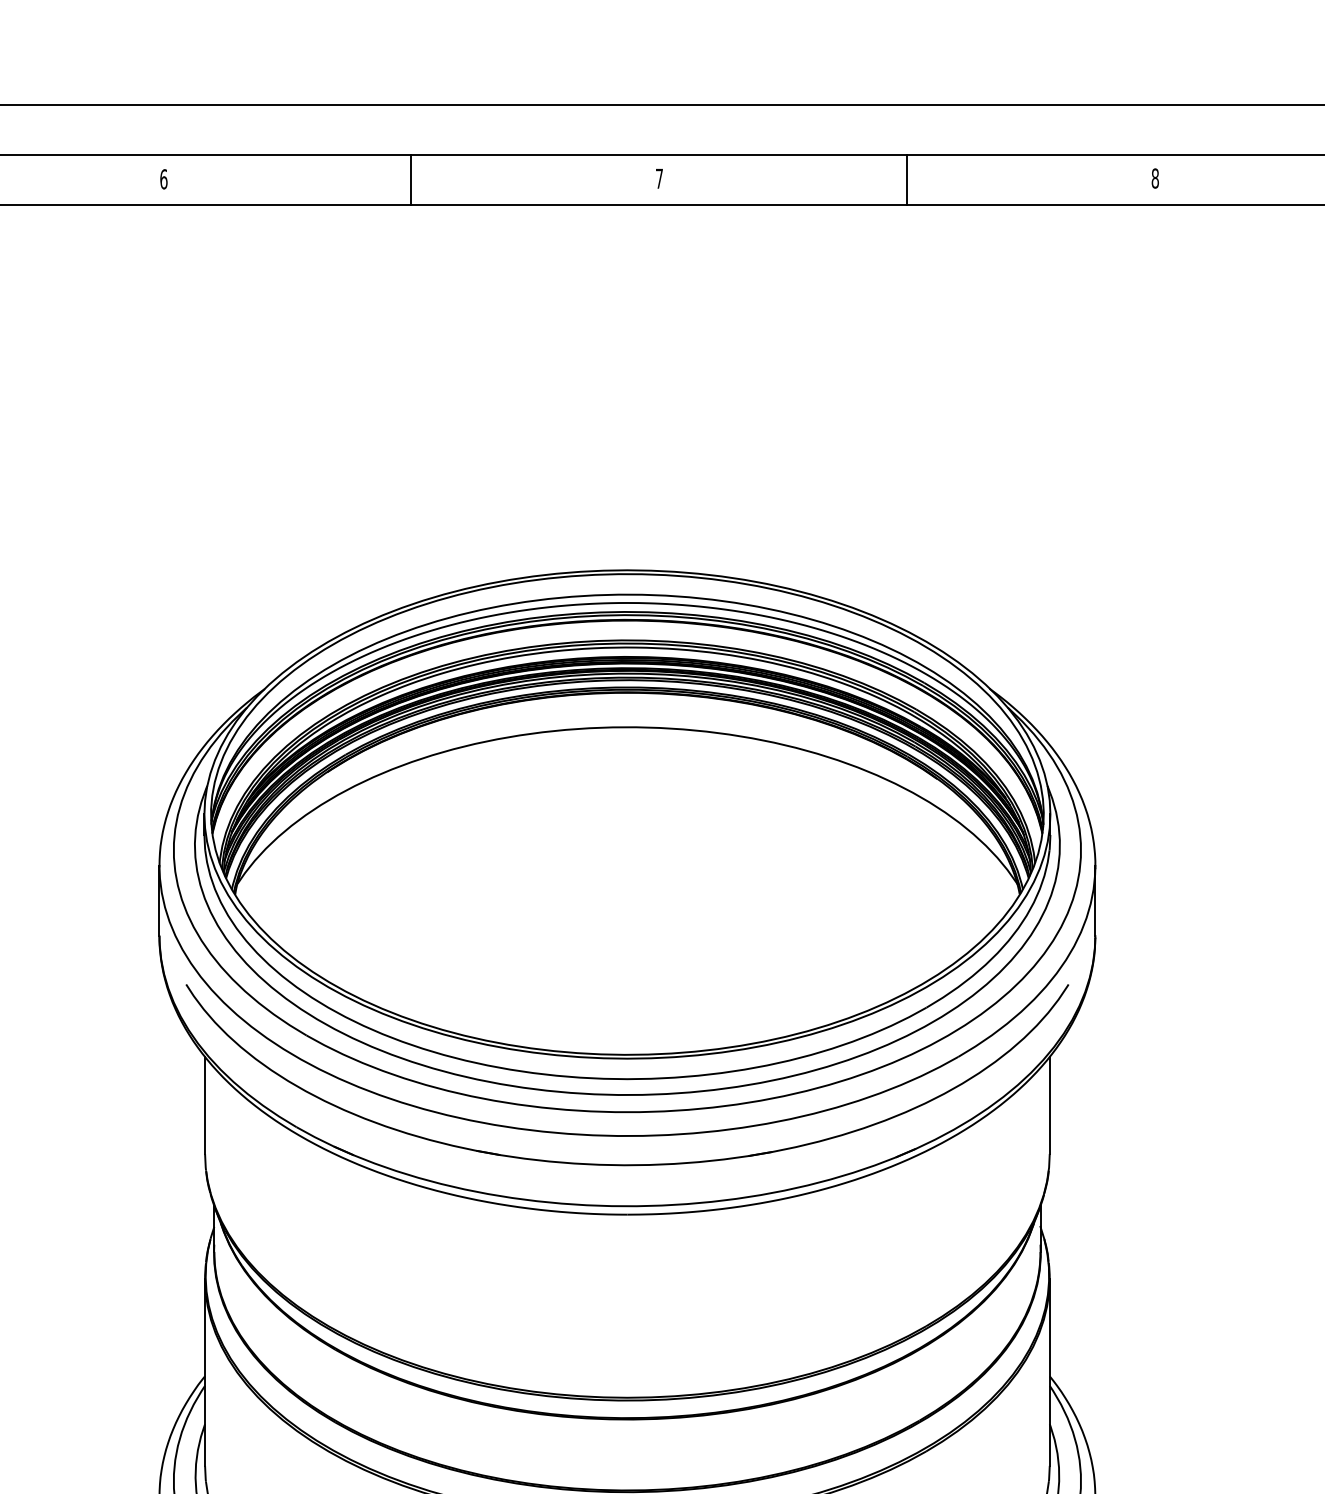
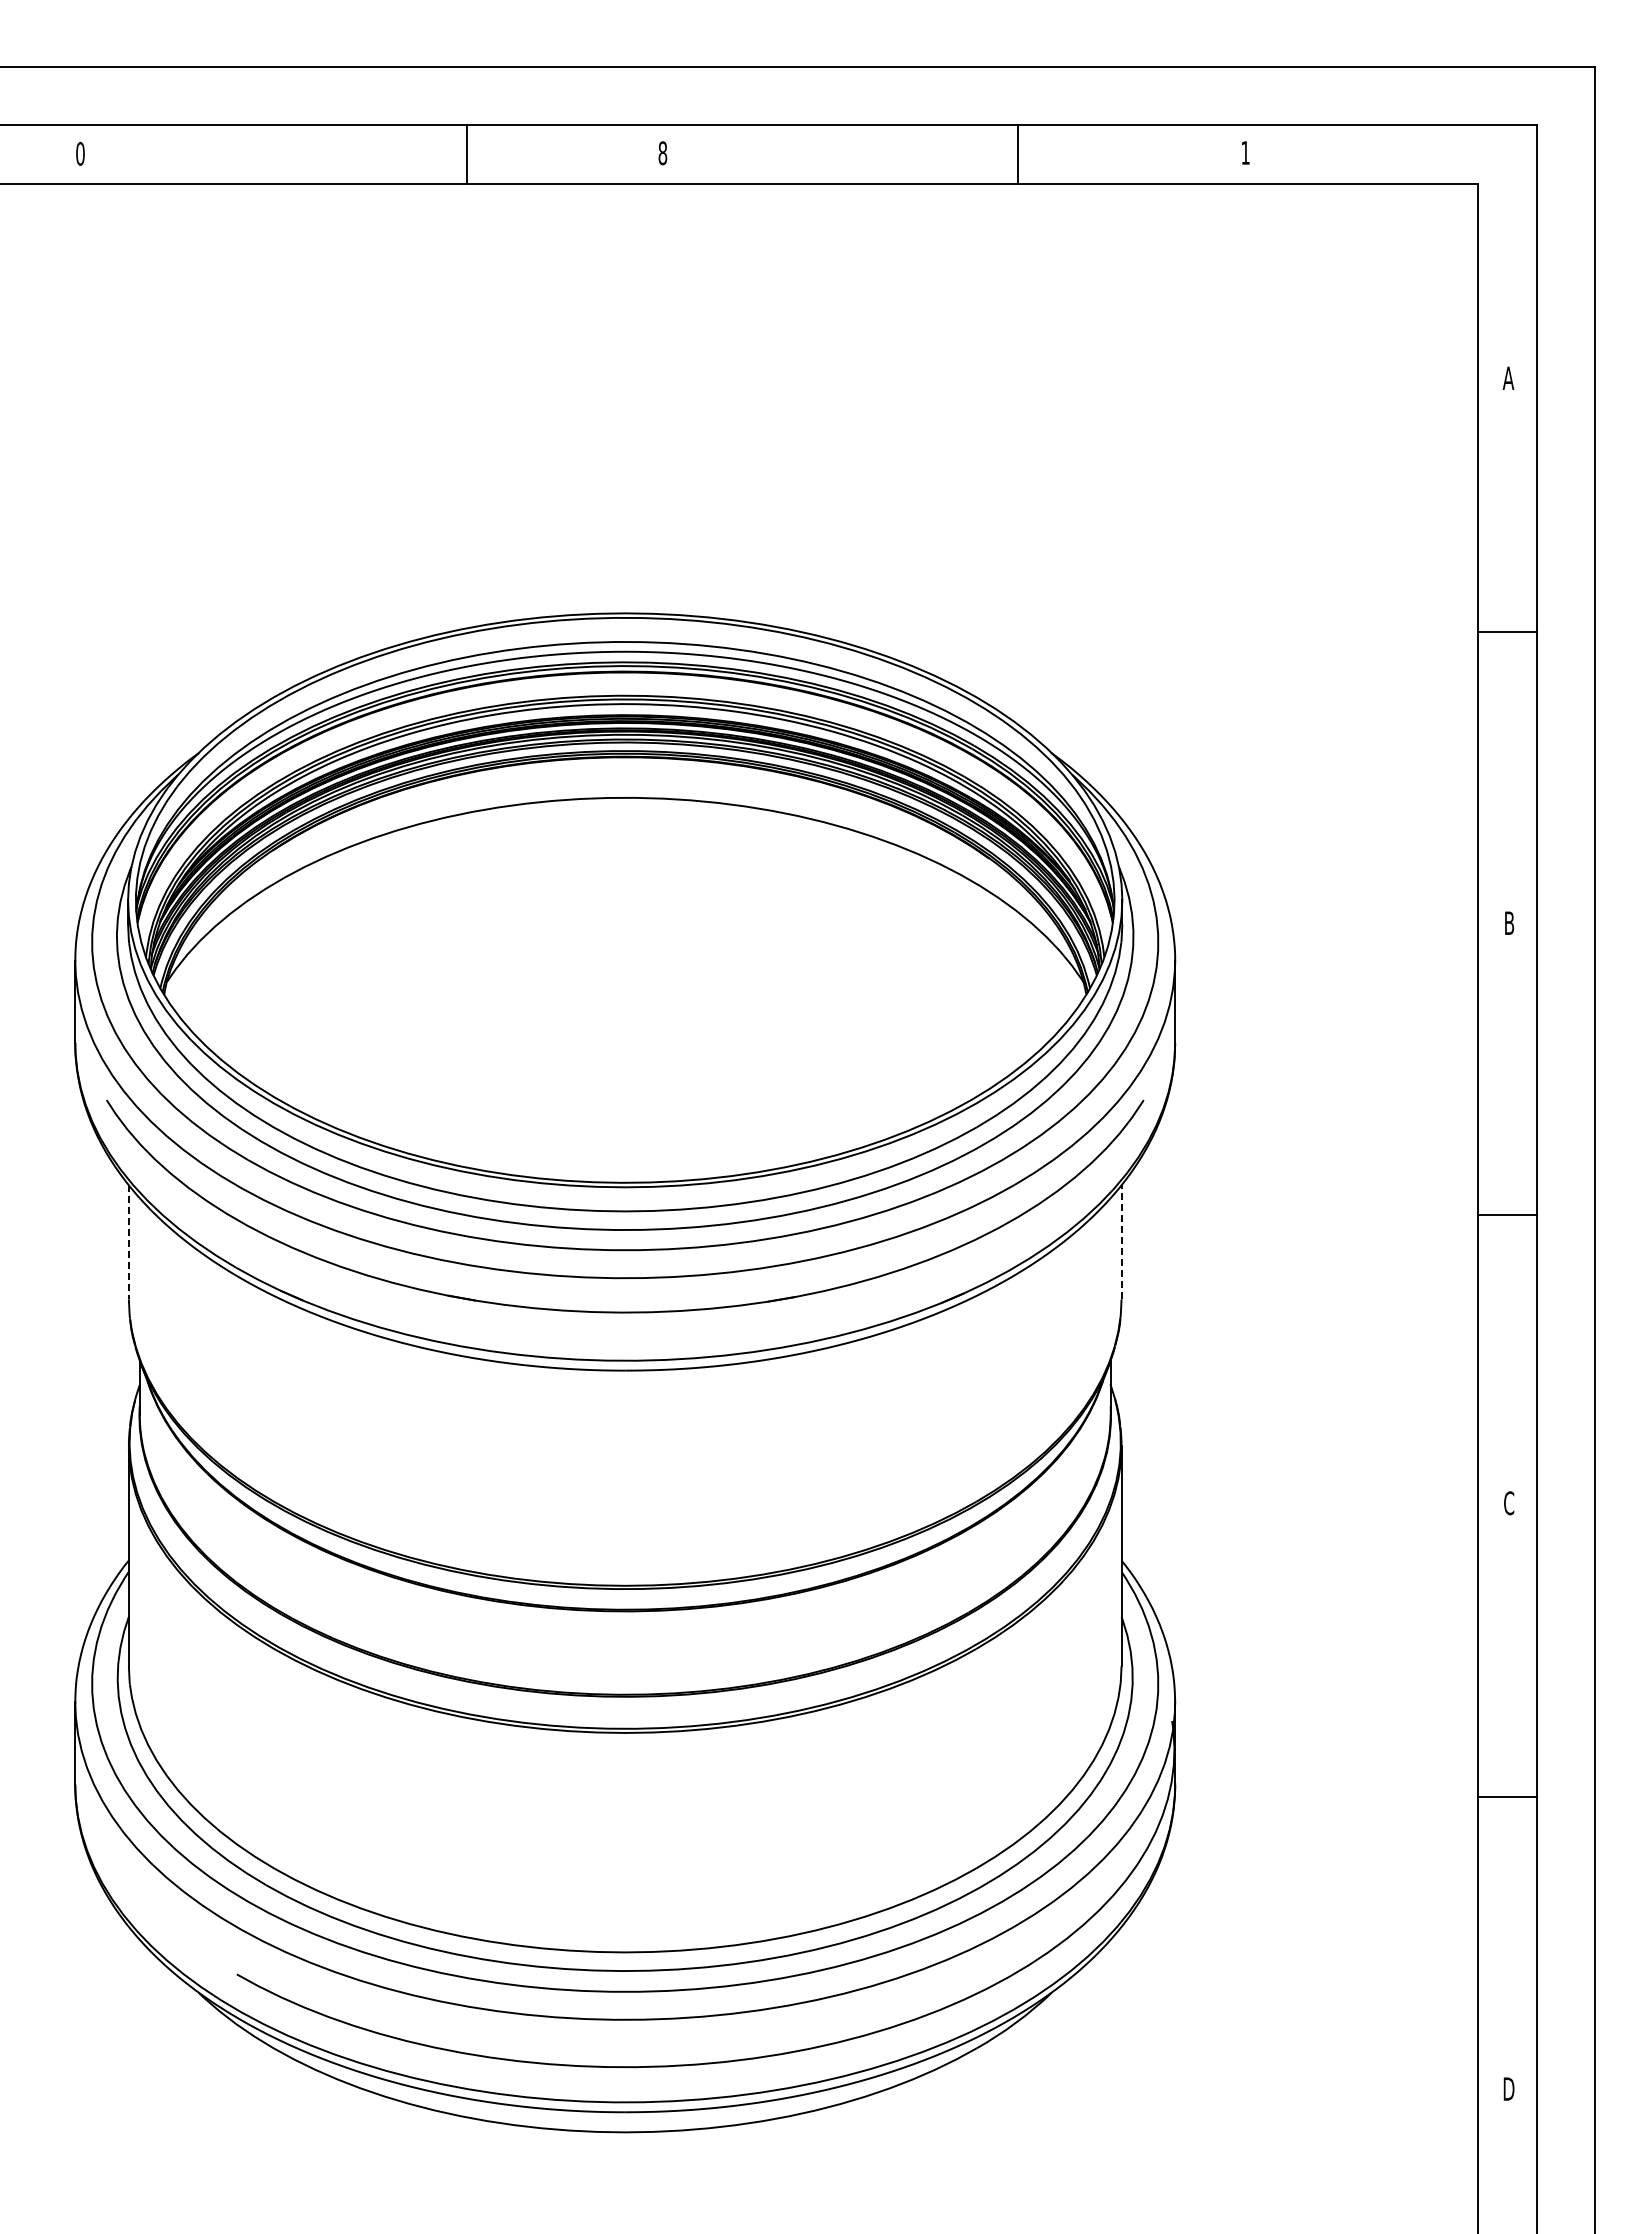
text: (163, 178) -> (80, 153), 6 -> 0
text: (659, 178) -> (662, 153), 7 -> 8
text: (1155, 178) -> (1245, 152), 8 -> 1
line: (411, 179) -> (467, 154), moved
line: (906, 179) -> (1017, 154), moved
line: (1049, 1104) -> (1121, 1241), solid -> dashed
line: (204, 1105) -> (128, 1242), solid -> dashed

